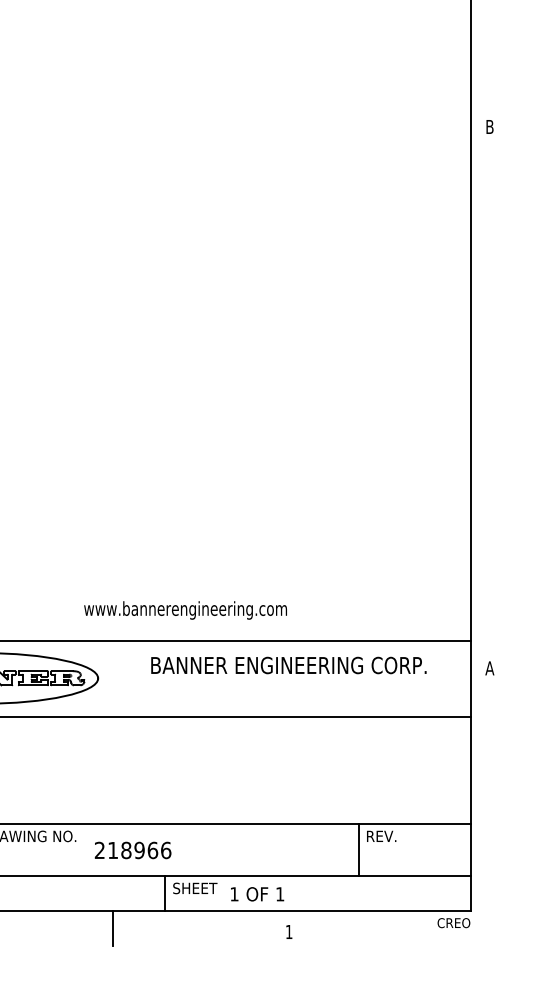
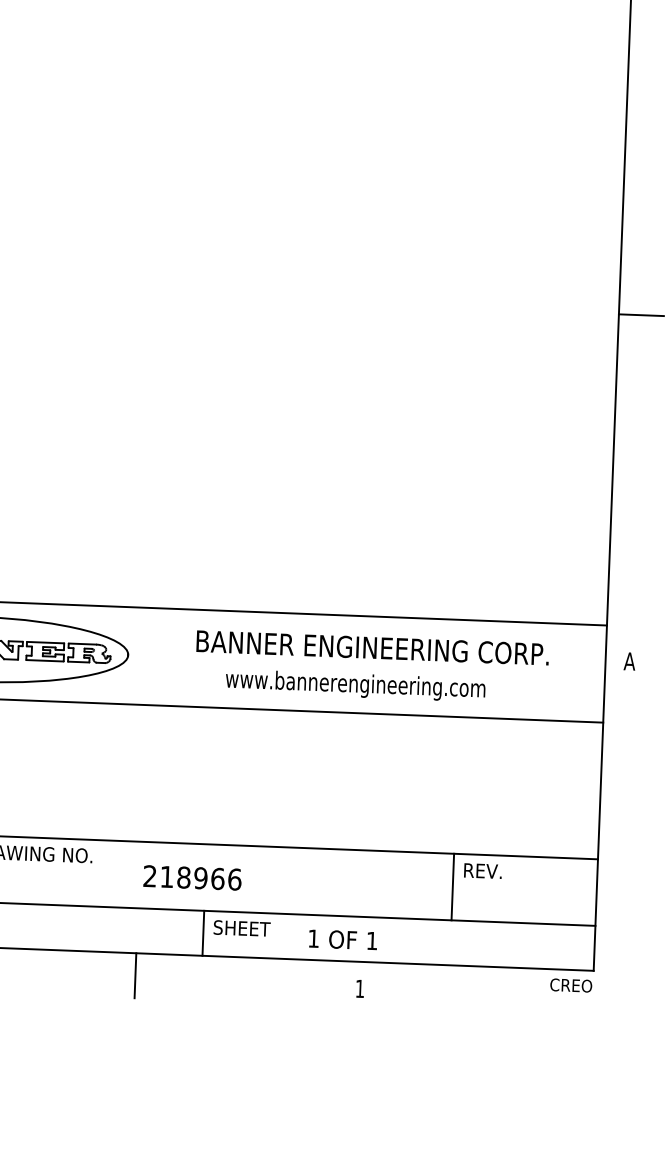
line: (488, 397) -> (641, 314), added
text: (185, 610) -> (355, 685), moved
text: (132, 850) -> (191, 877), moved
text: (257, 894) -> (343, 940), moved

